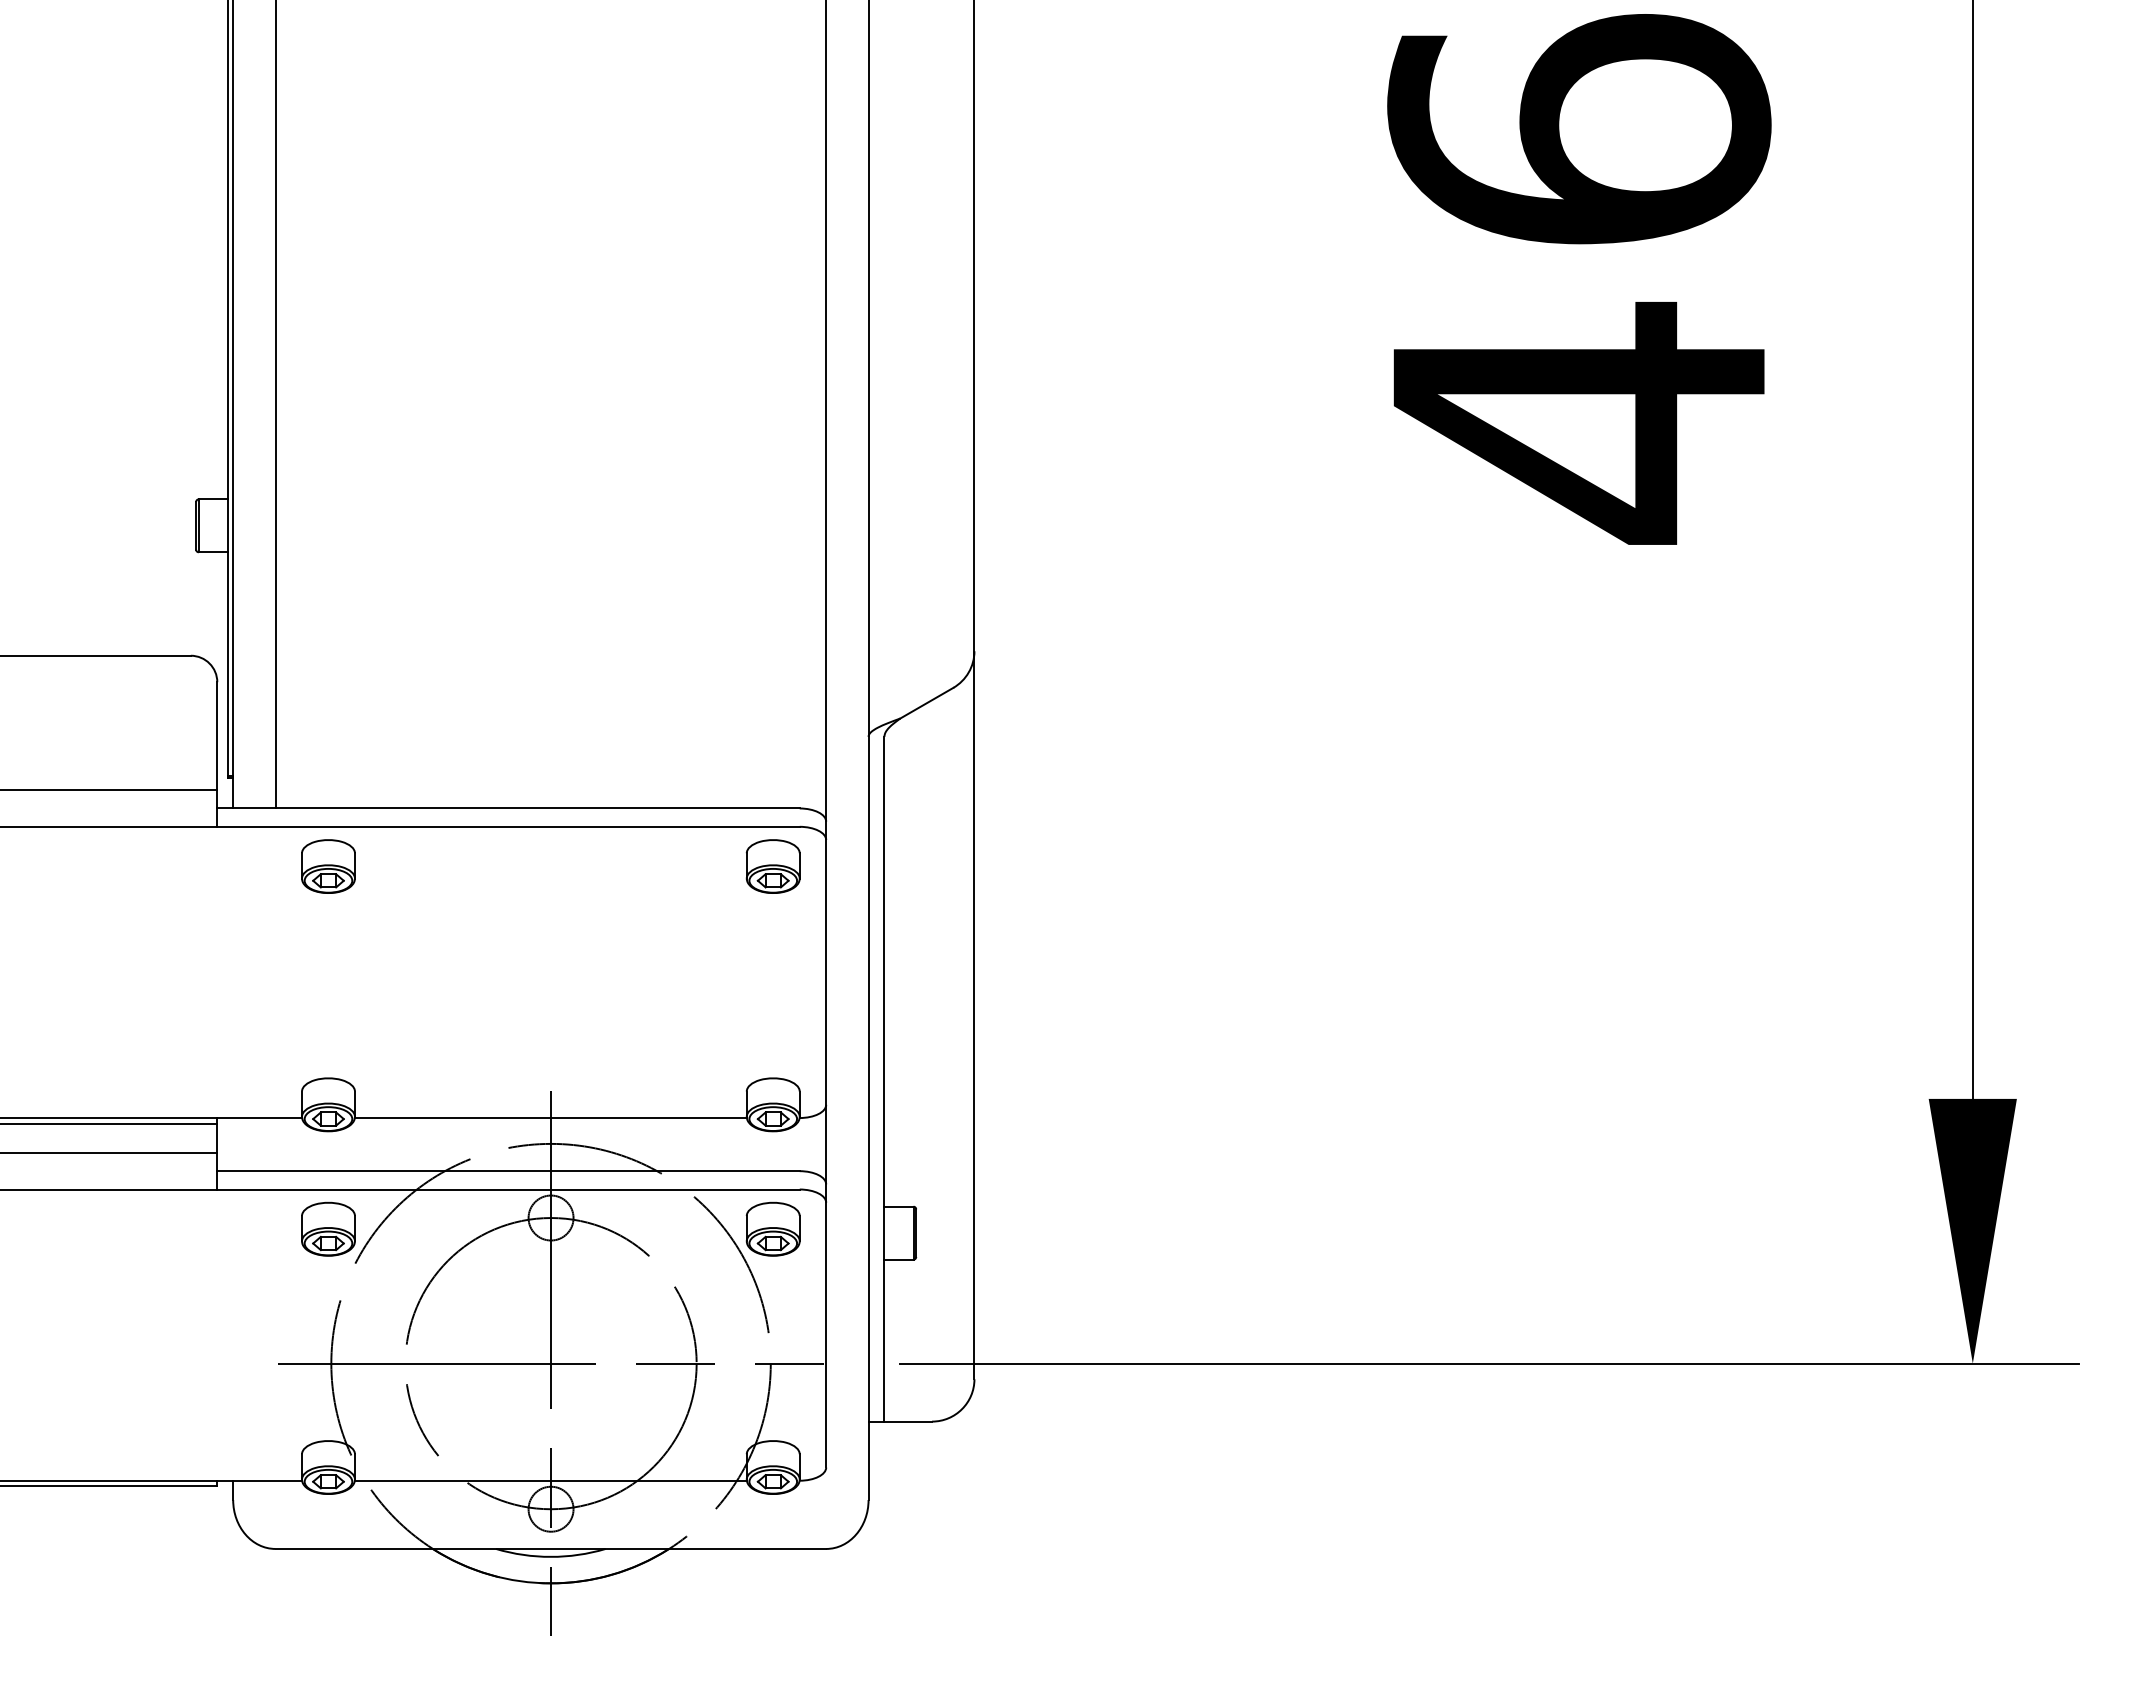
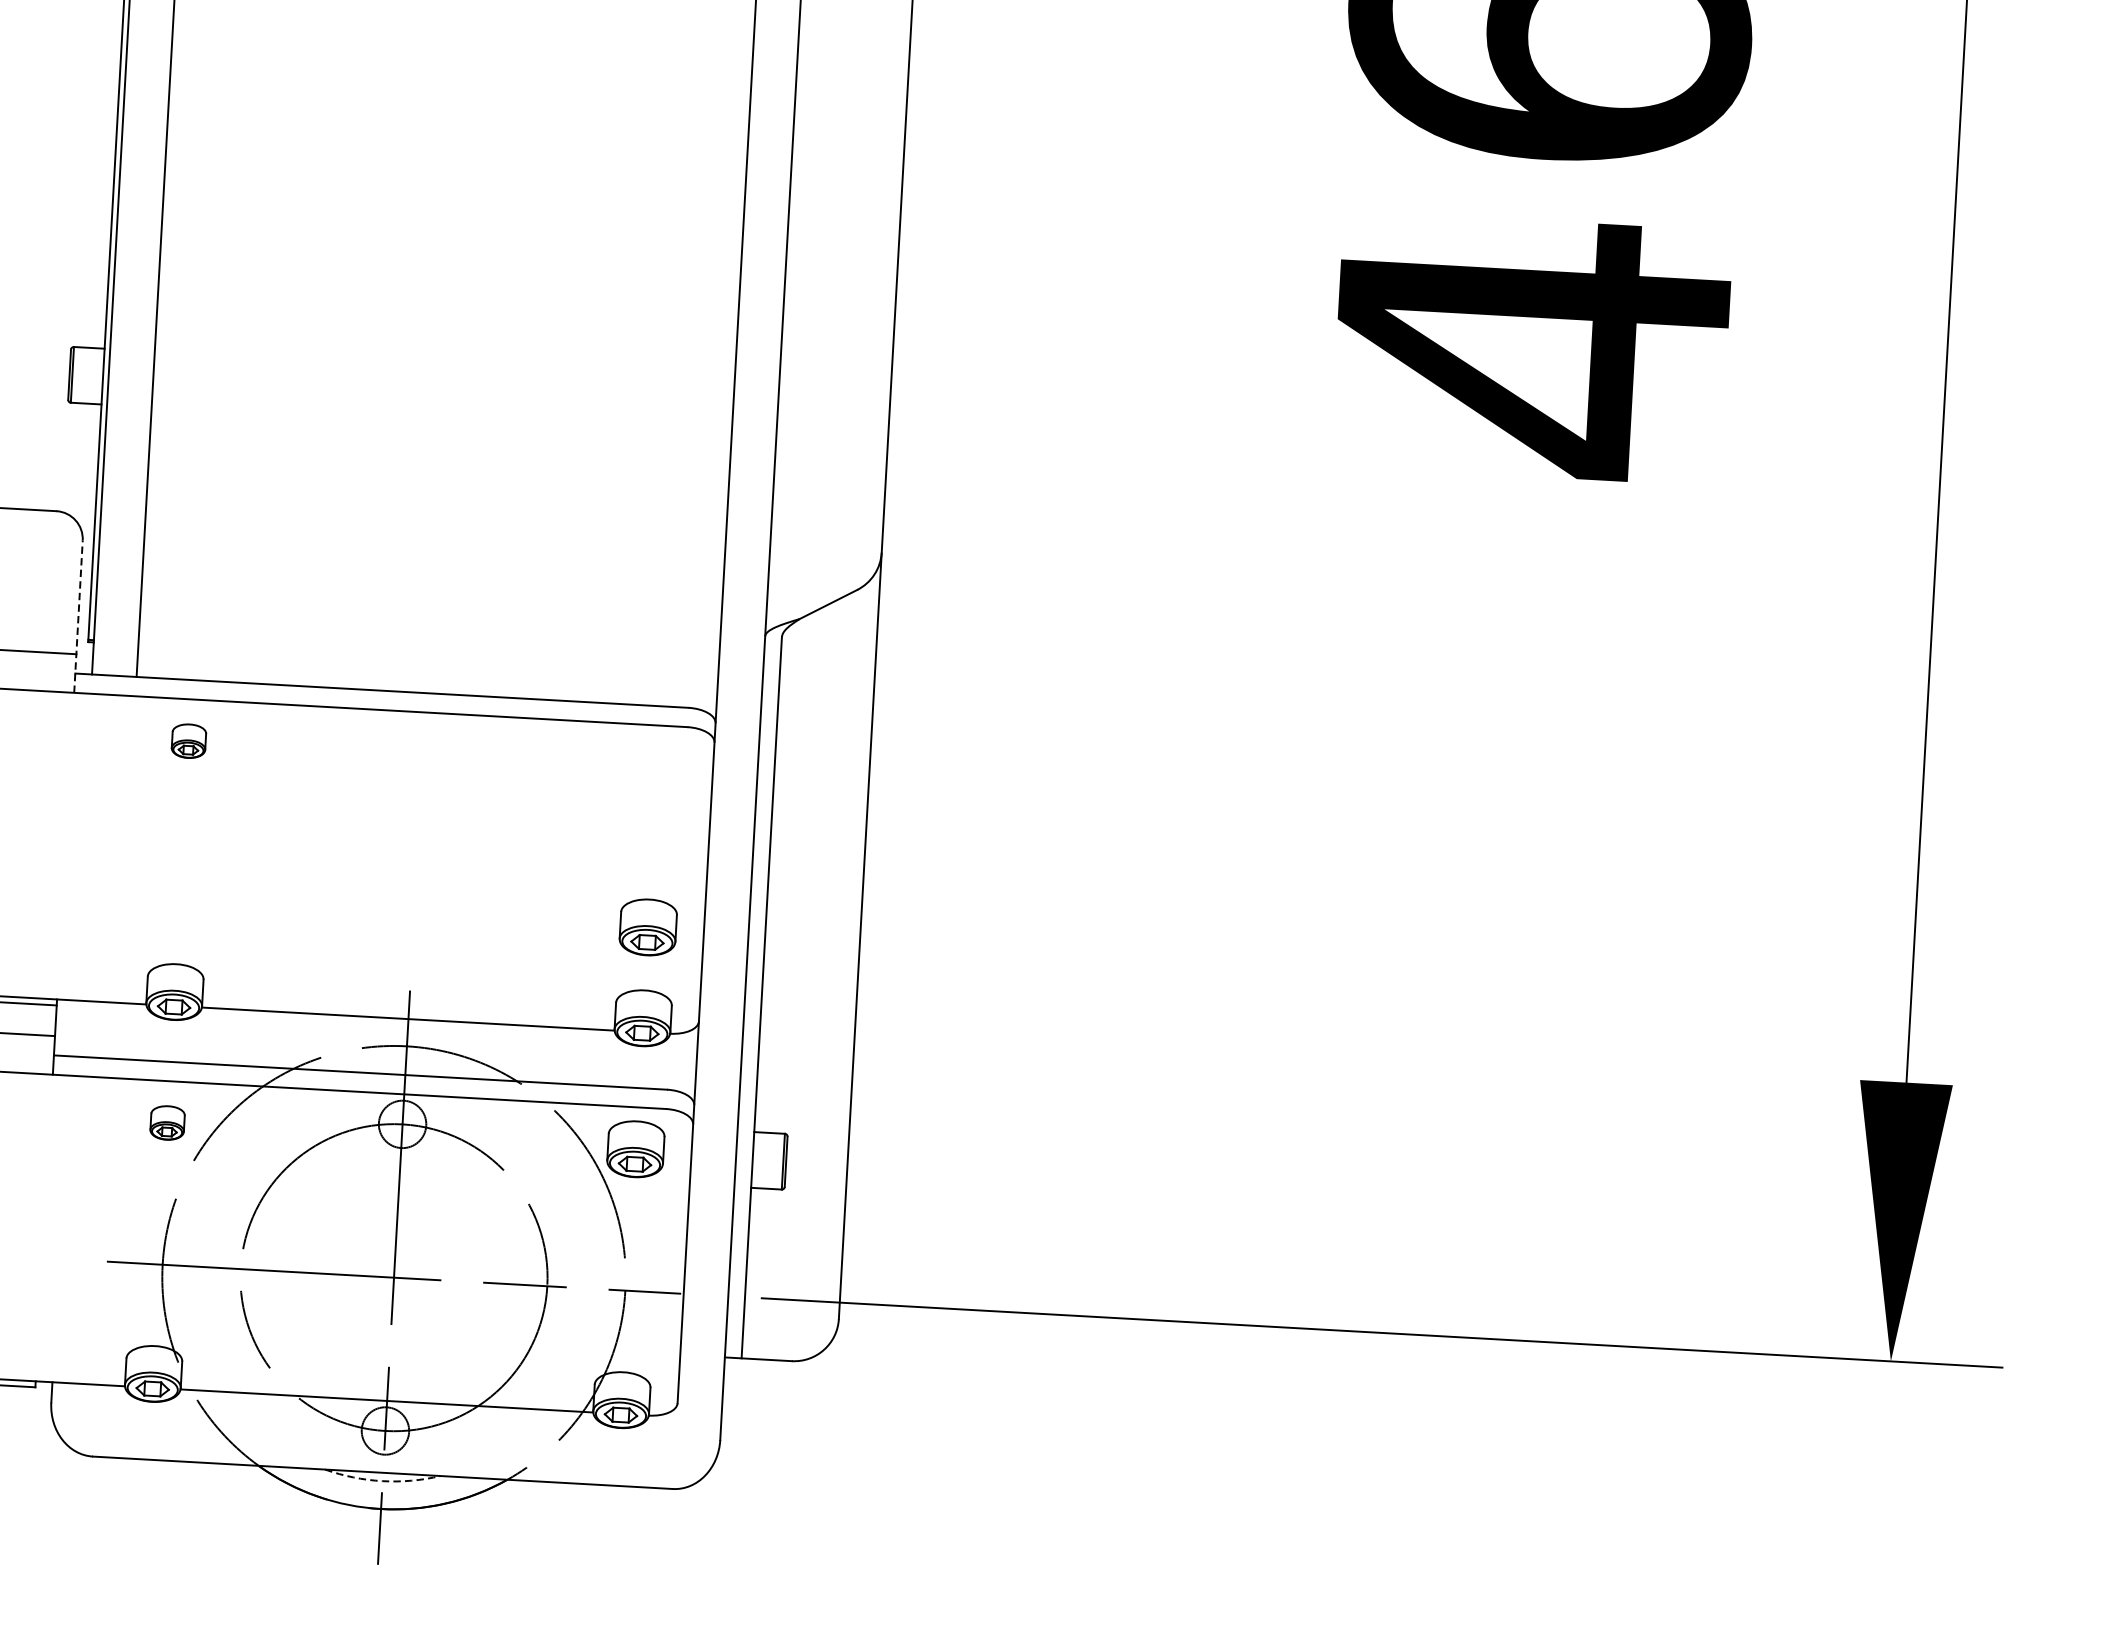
line: (217, 754) -> (78, 616), solid -> dashed
part: (328, 866) -> (188, 741), size x0.6
part: (772, 866) -> (647, 927), moved
part: (328, 1228) -> (167, 1122), size x0.6
arc: (550, 1556) -> (382, 1480), solid -> dashed

